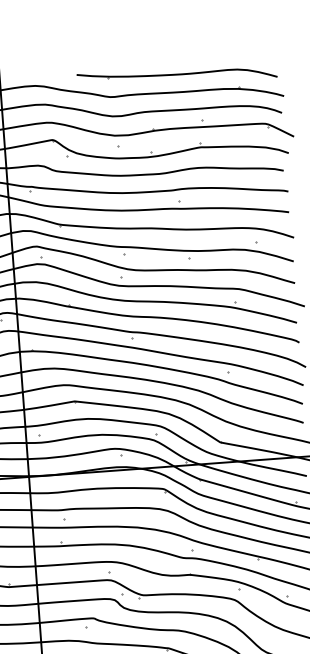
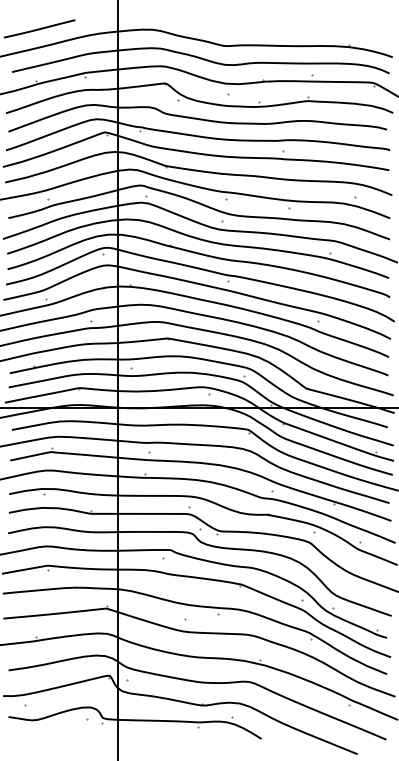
part: (177, 75) -> (290, 29), removed

